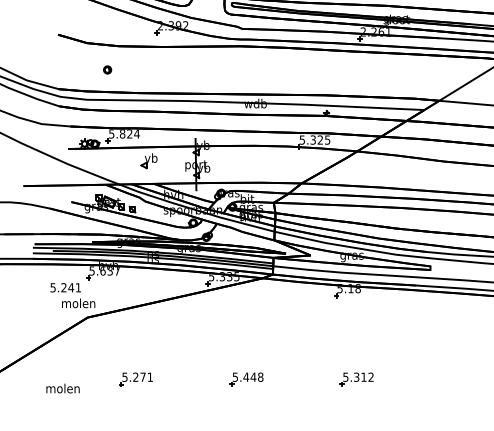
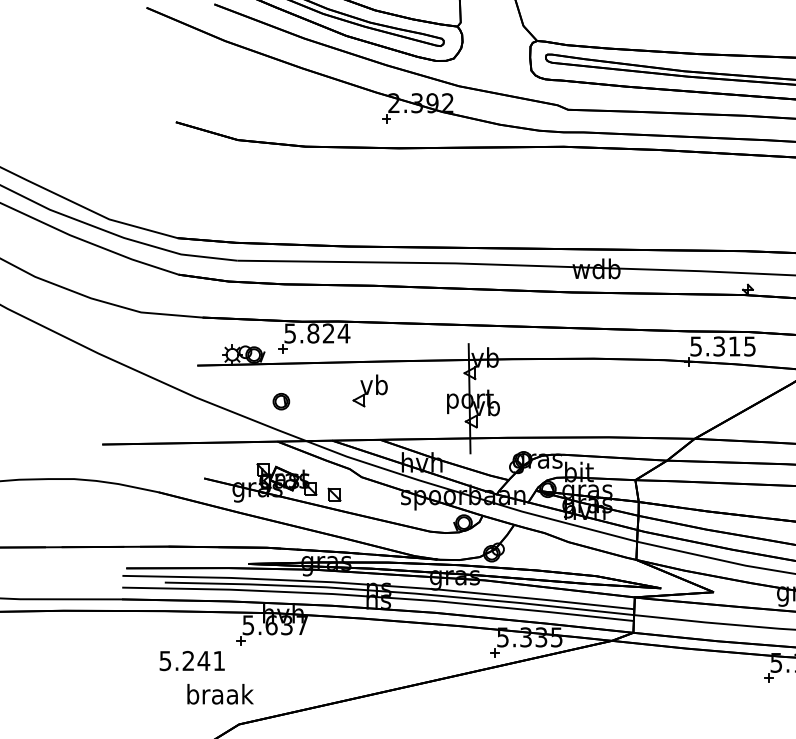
part: (107, 69) -> (281, 400), moved
text: (319, 139) -> (732, 345), 5.325 -> 5.315
text: (78, 303) -> (219, 694), molen -> braak

